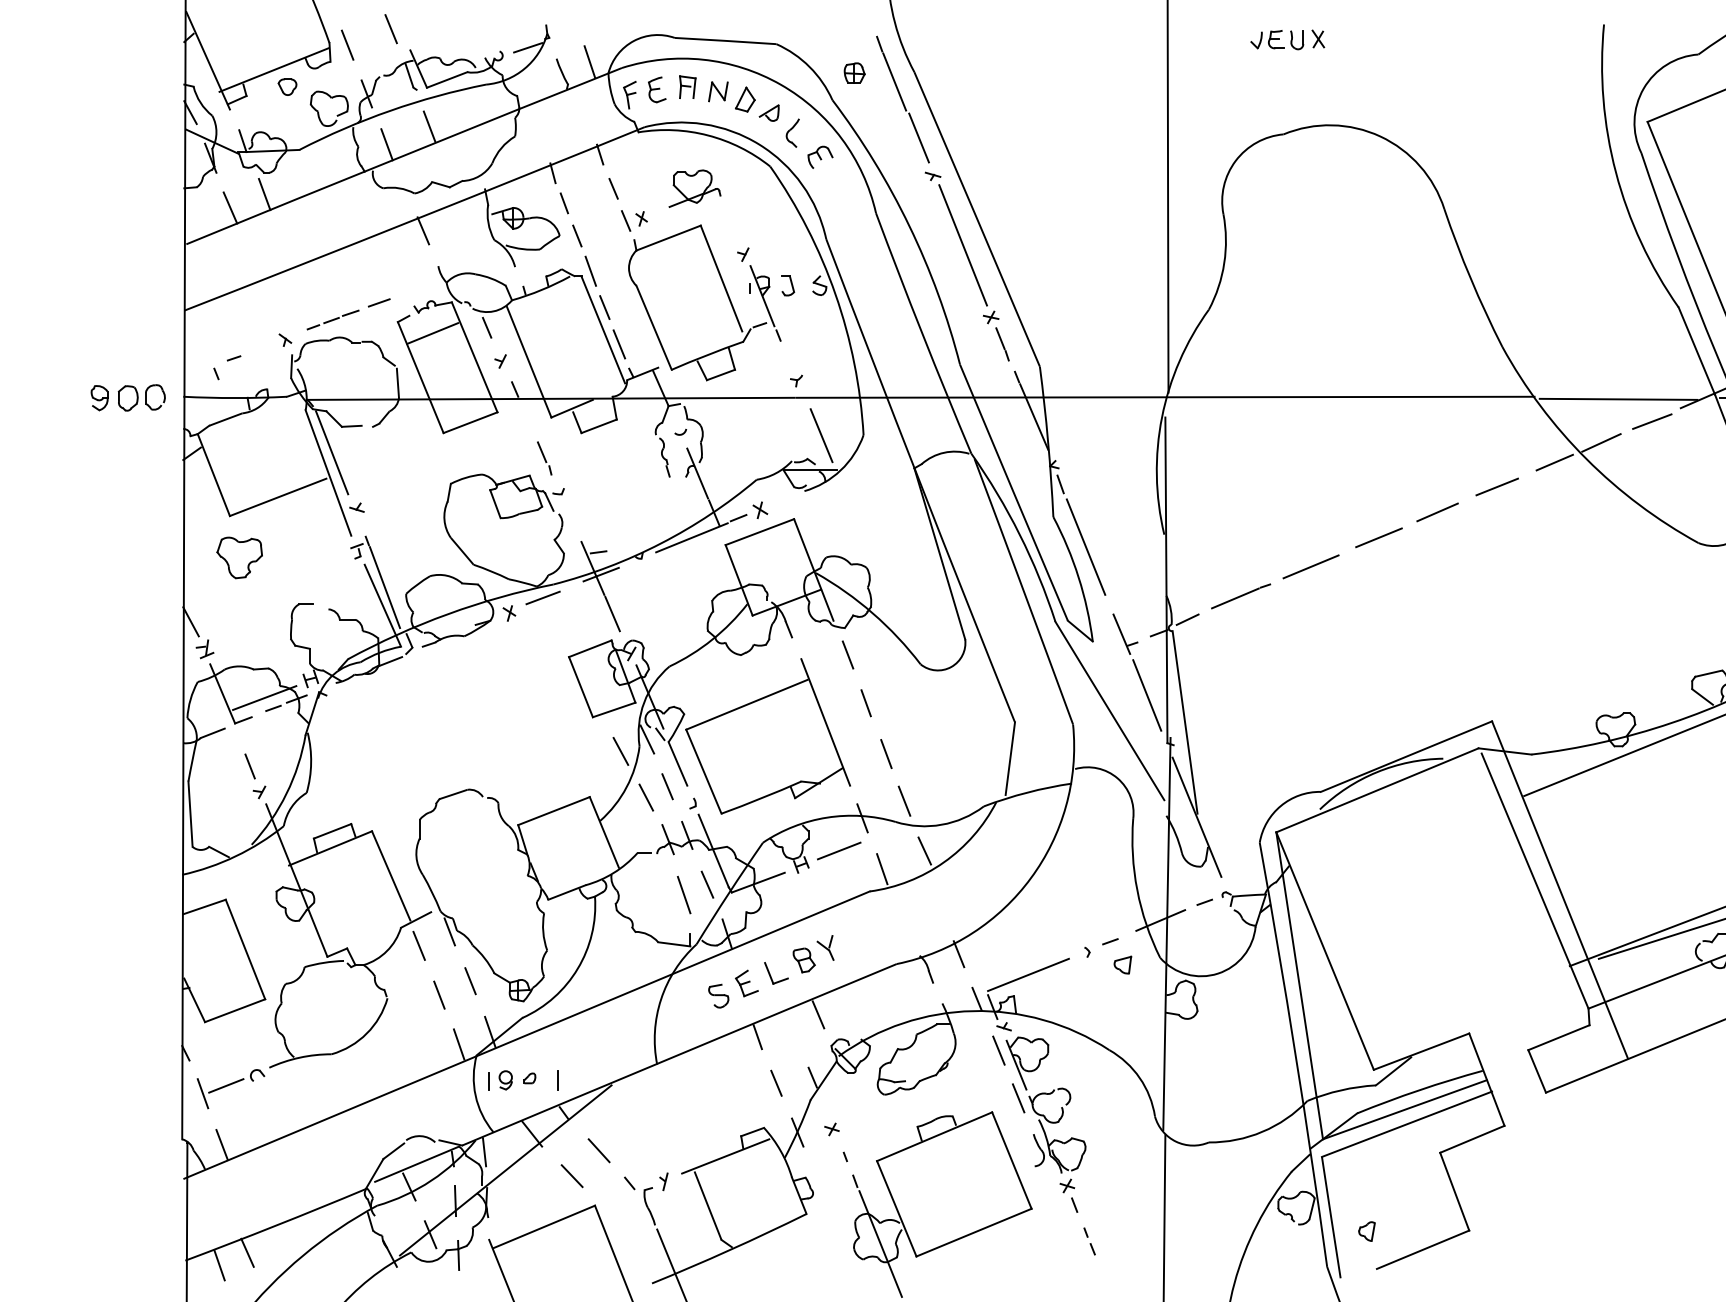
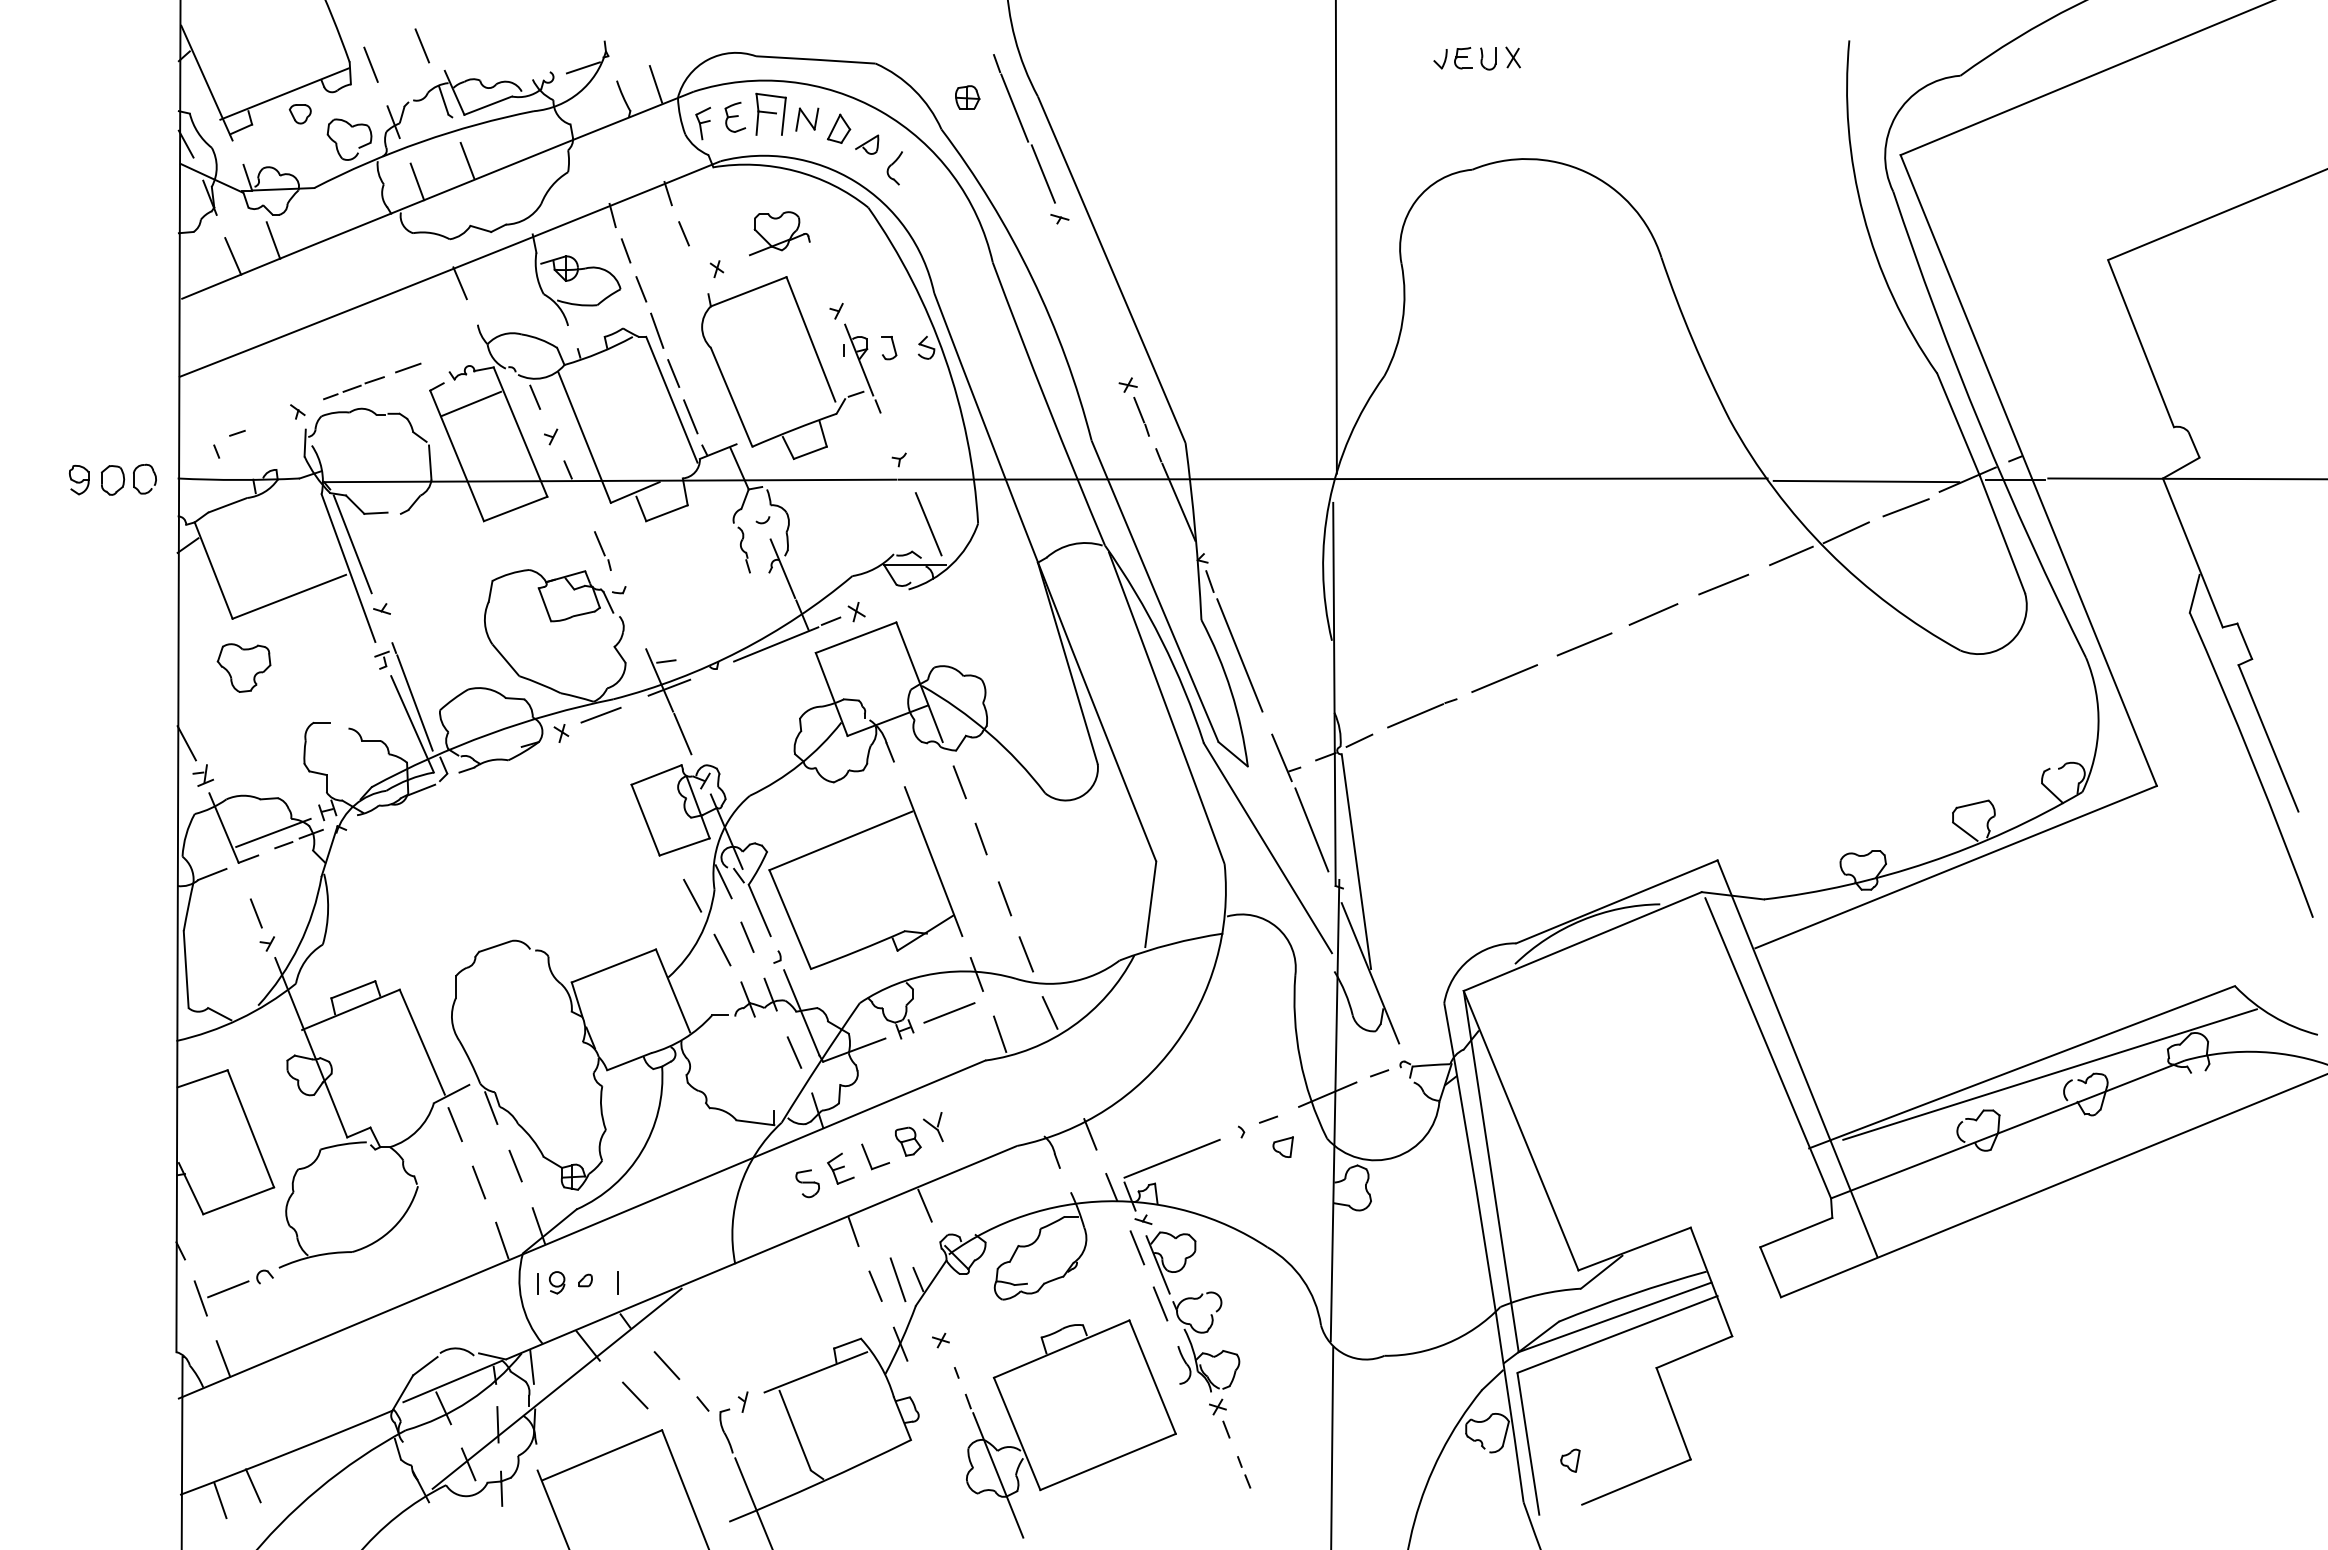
part: (687, 86) -> (771, 113), size x1.6
part: (820, 157) -> (927, 196), removed
line: (625, 220) -> (698, 271), removed
line: (963, 245) -> (1095, 300), removed
line: (683, 894) -> (897, 1279), moved

